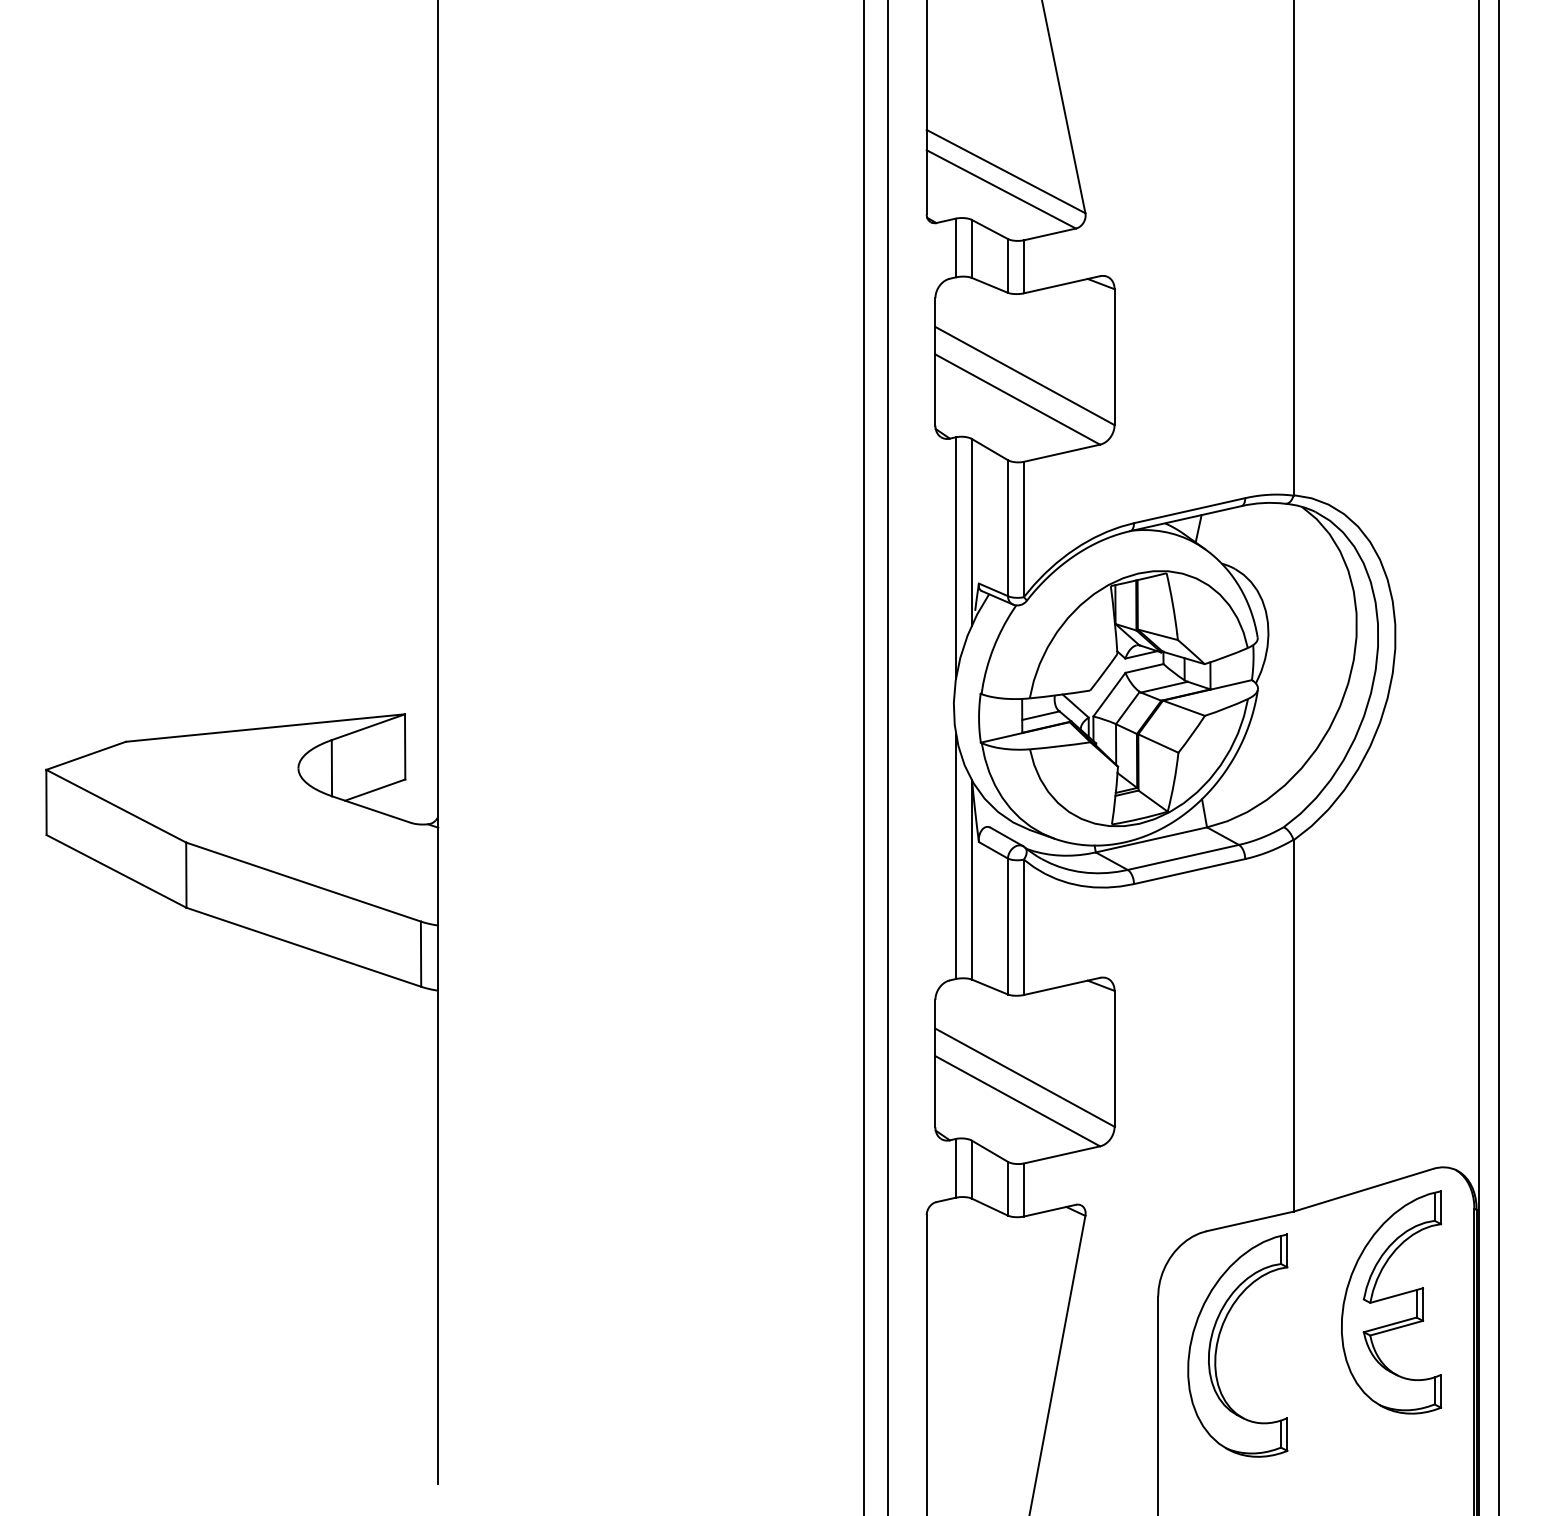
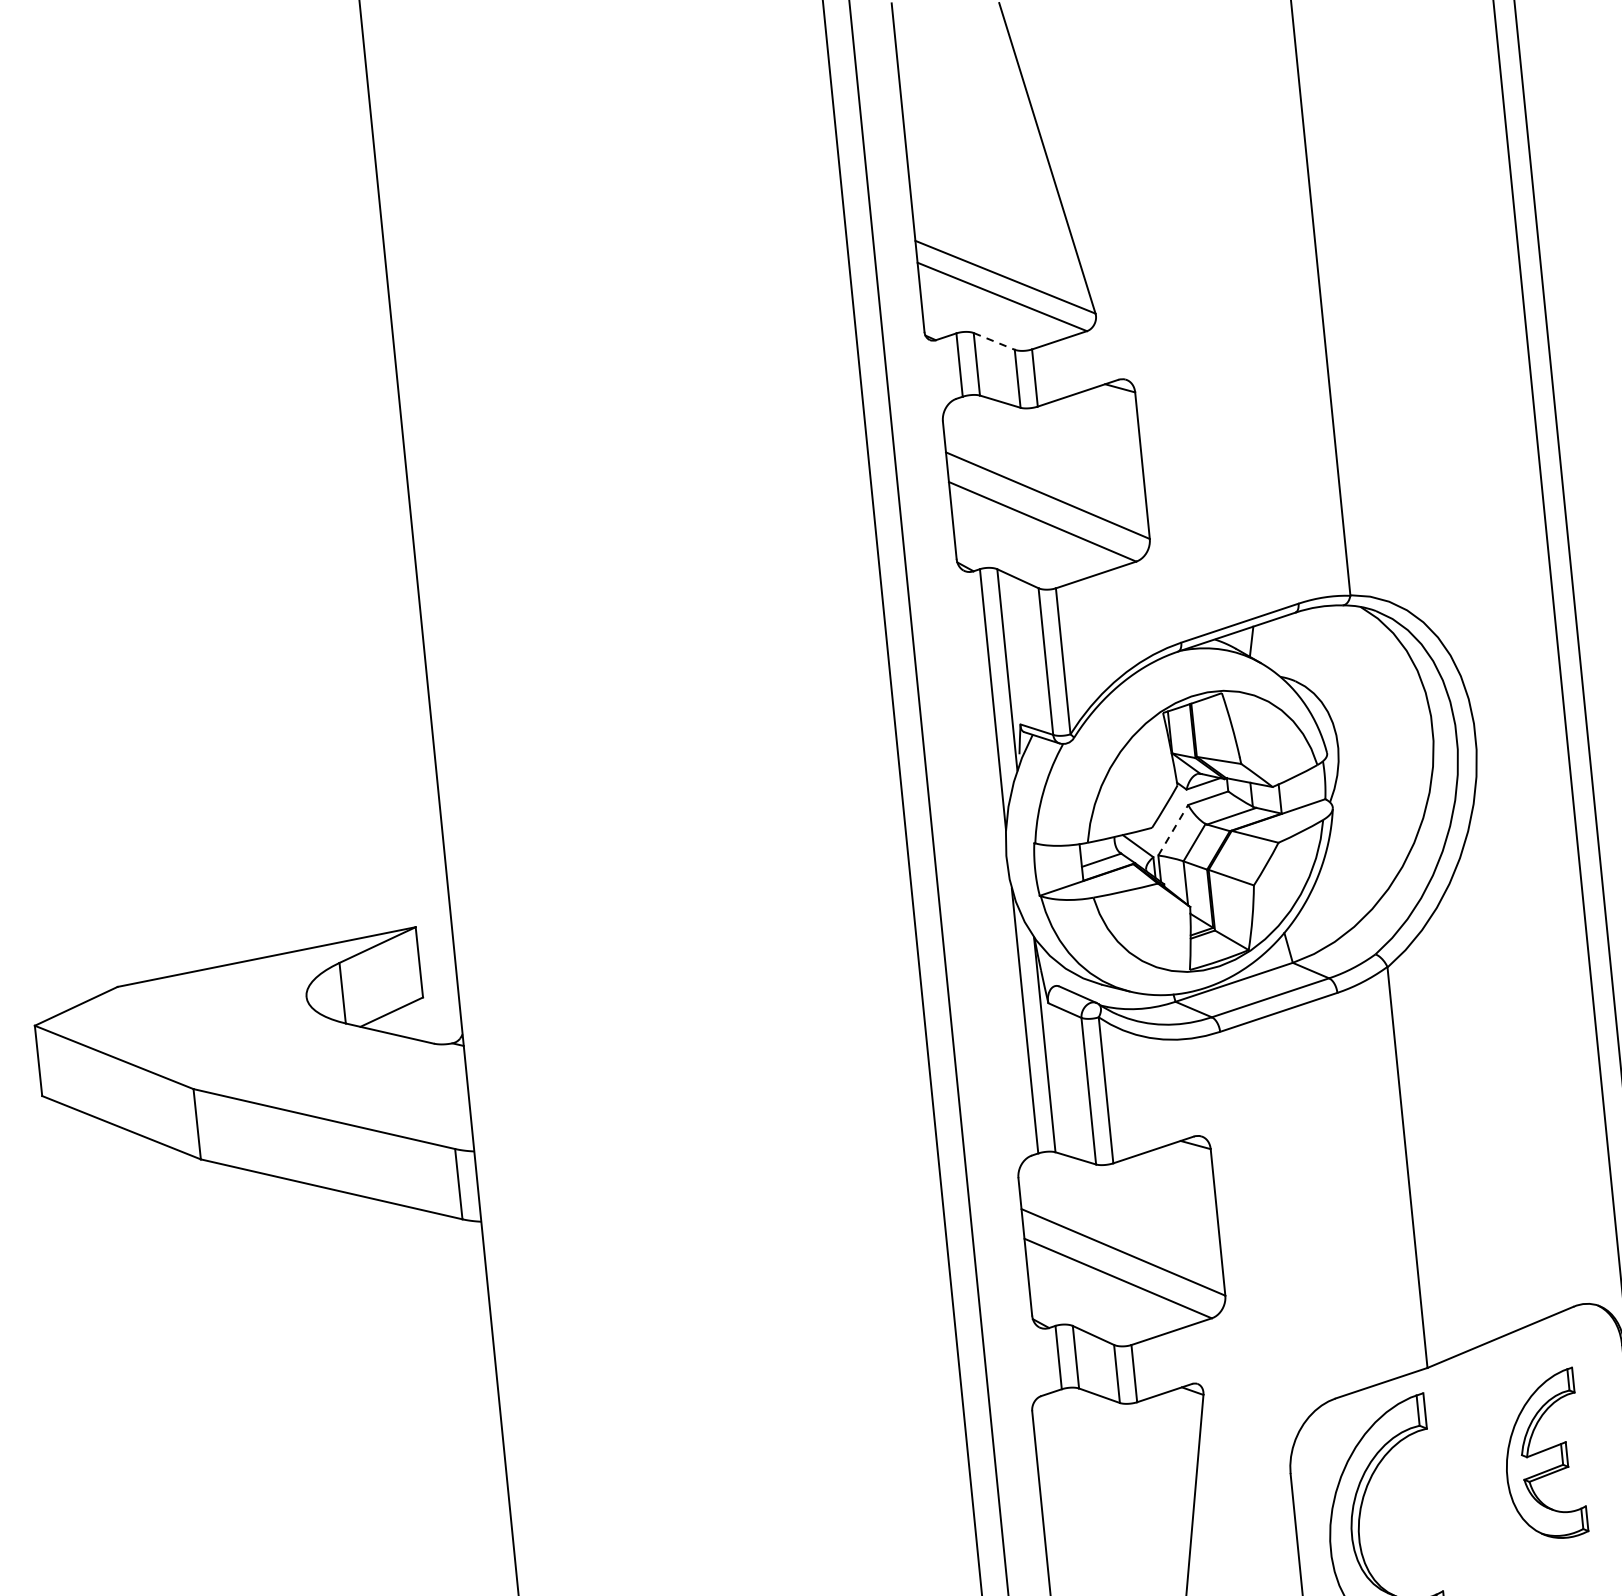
line: (990, 229) -> (994, 341), solid -> dashed
line: (1109, 694) -> (1173, 830), solid -> dashed
part: (1391, 1302) -> (1542, 1455), size x0.7

